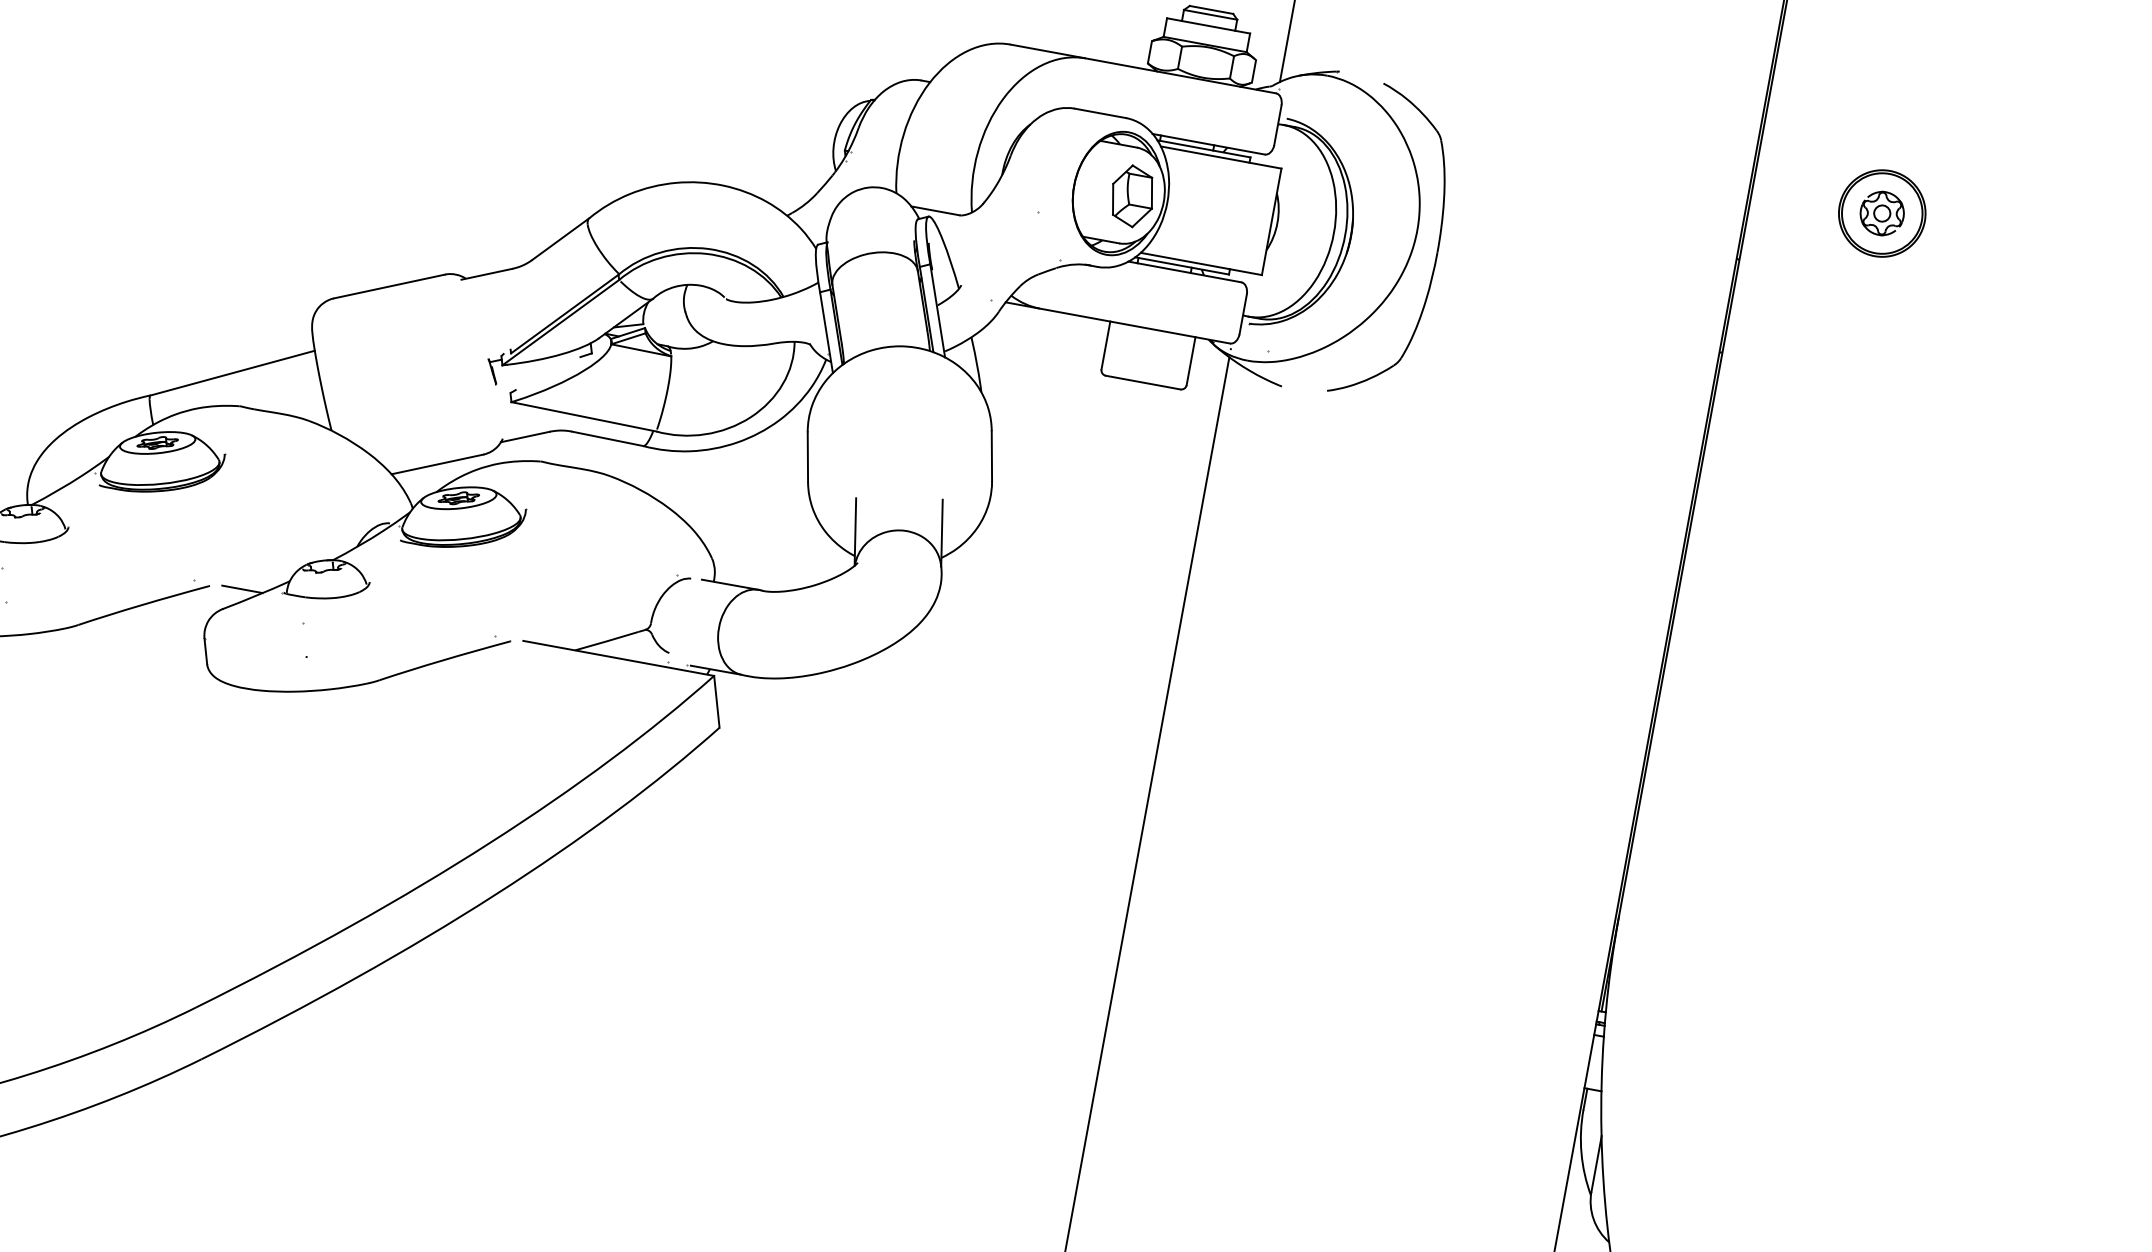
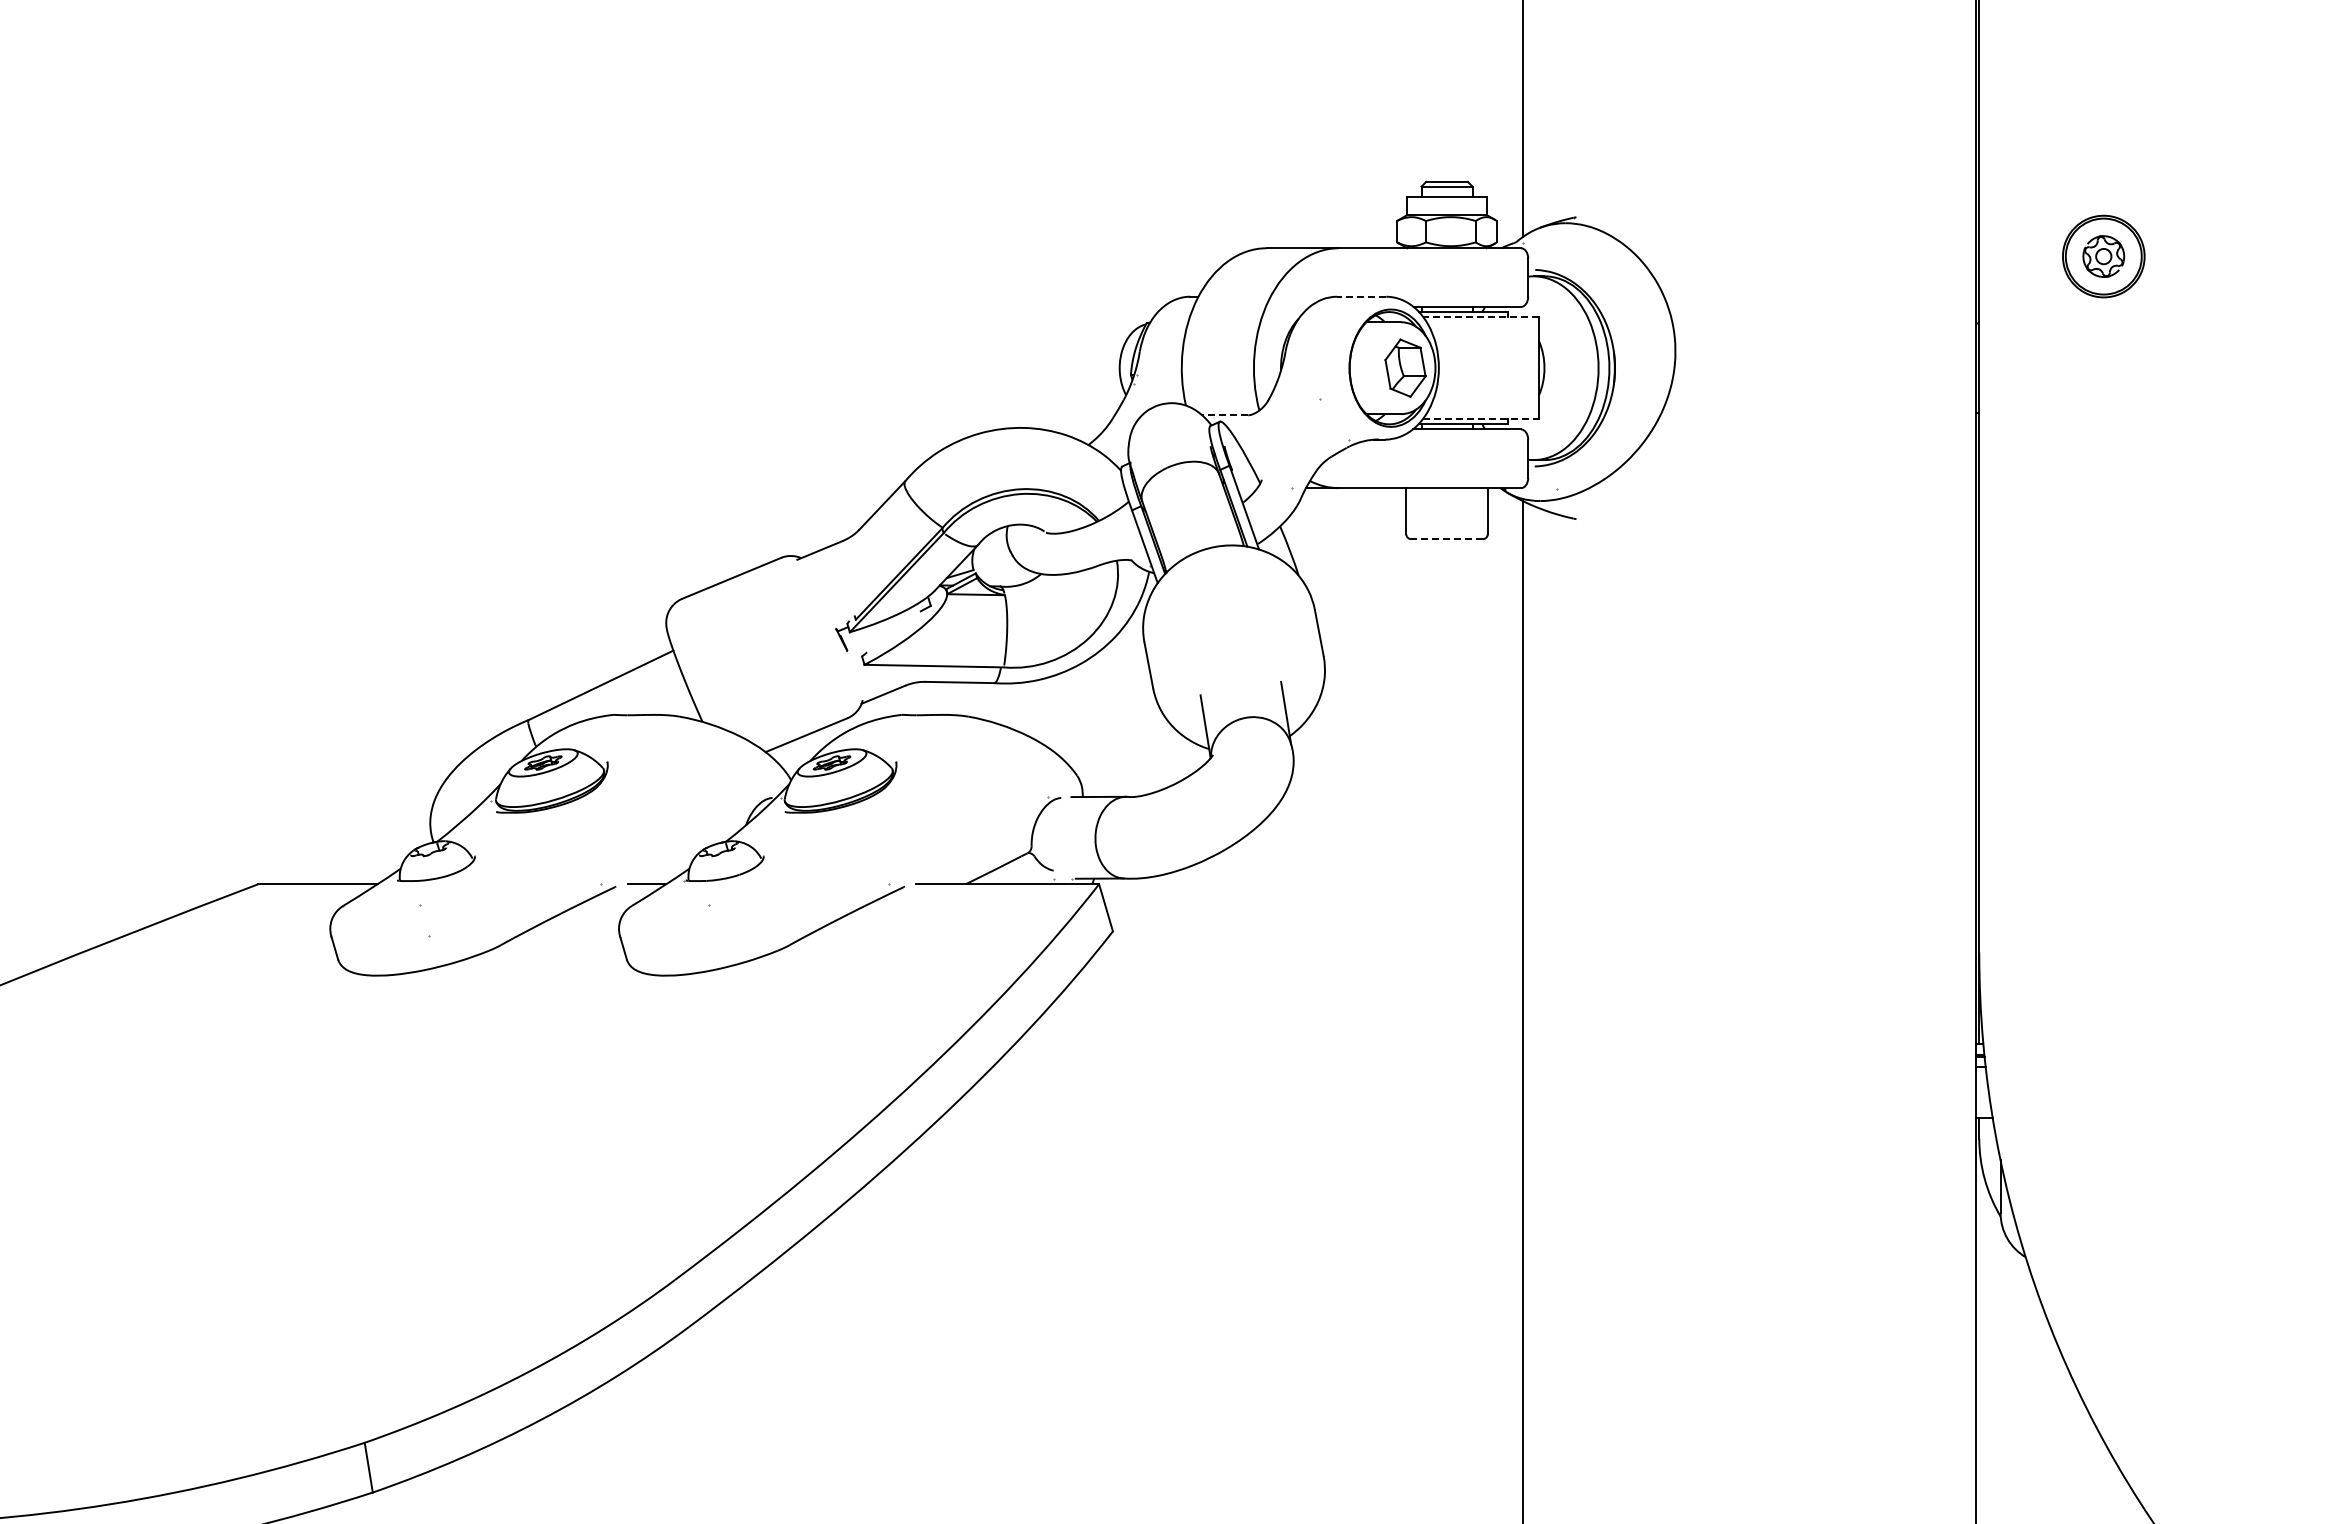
line: (1100, 113) -> (1361, 296), solid -> dashed
line: (1221, 157) -> (1481, 317), solid -> dashed
line: (934, 210) -> (1224, 415), solid -> dashed
part: (1434, 260) -> (1696, 376), removed
line: (1201, 264) -> (1481, 419), solid -> dashed
line: (1143, 383) -> (1447, 539), solid -> dashed

